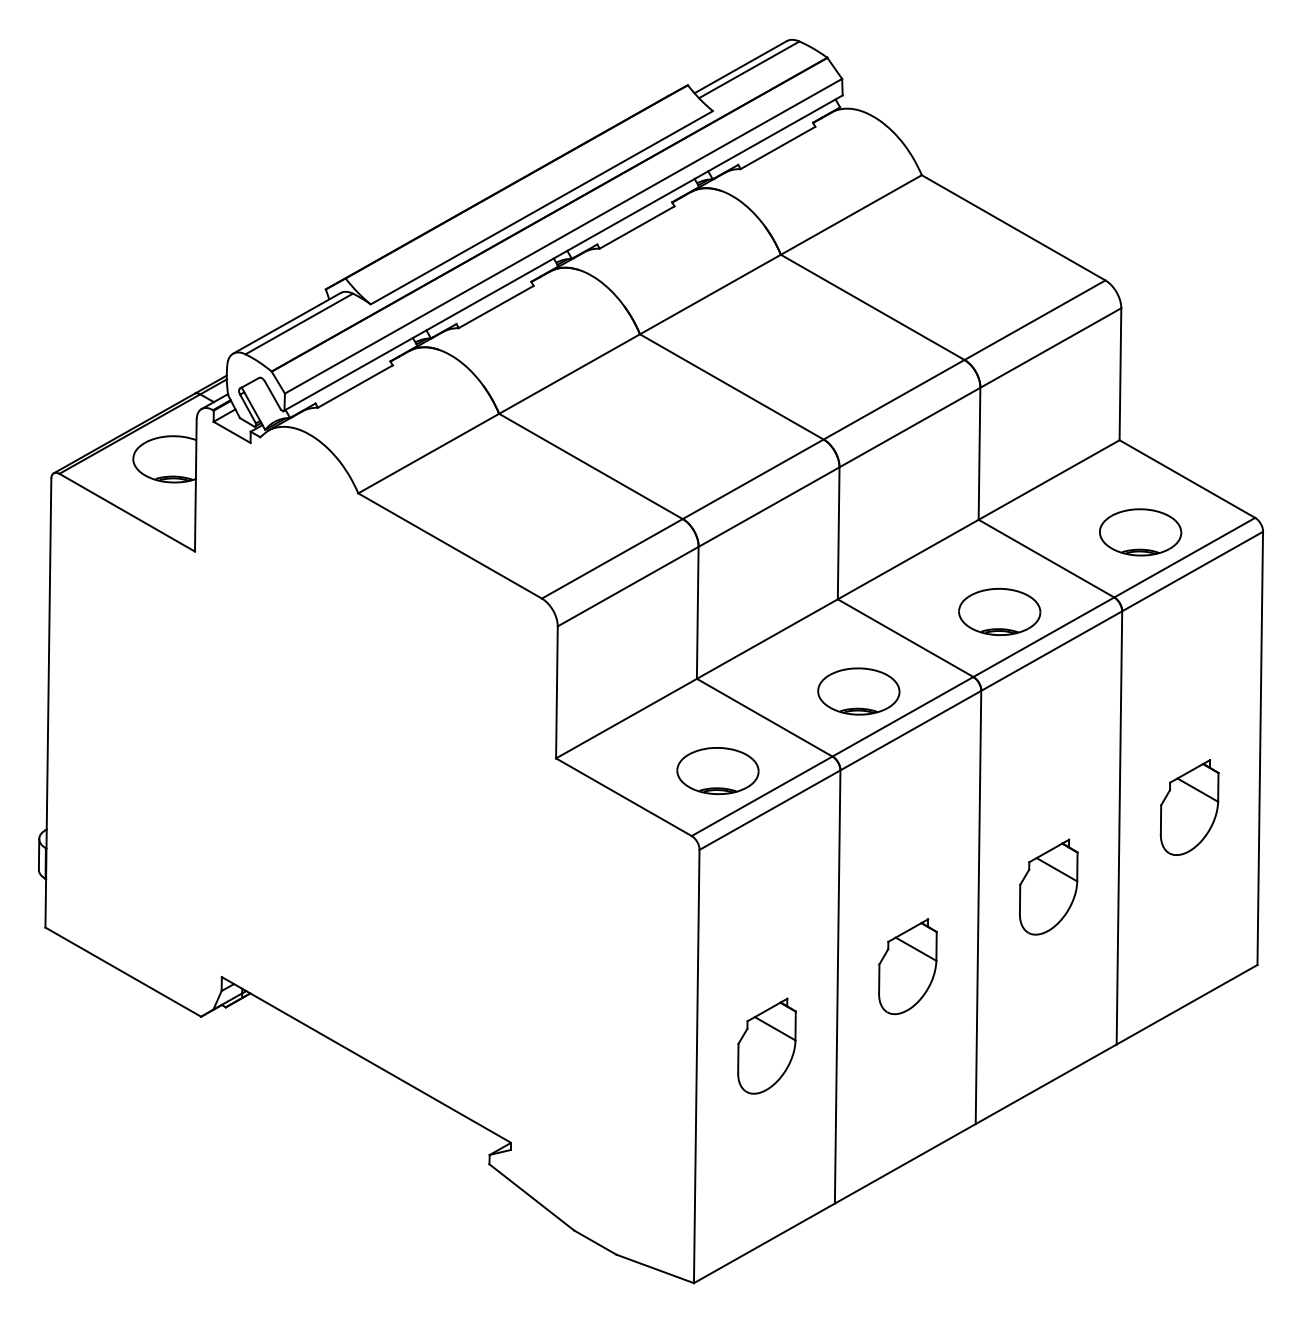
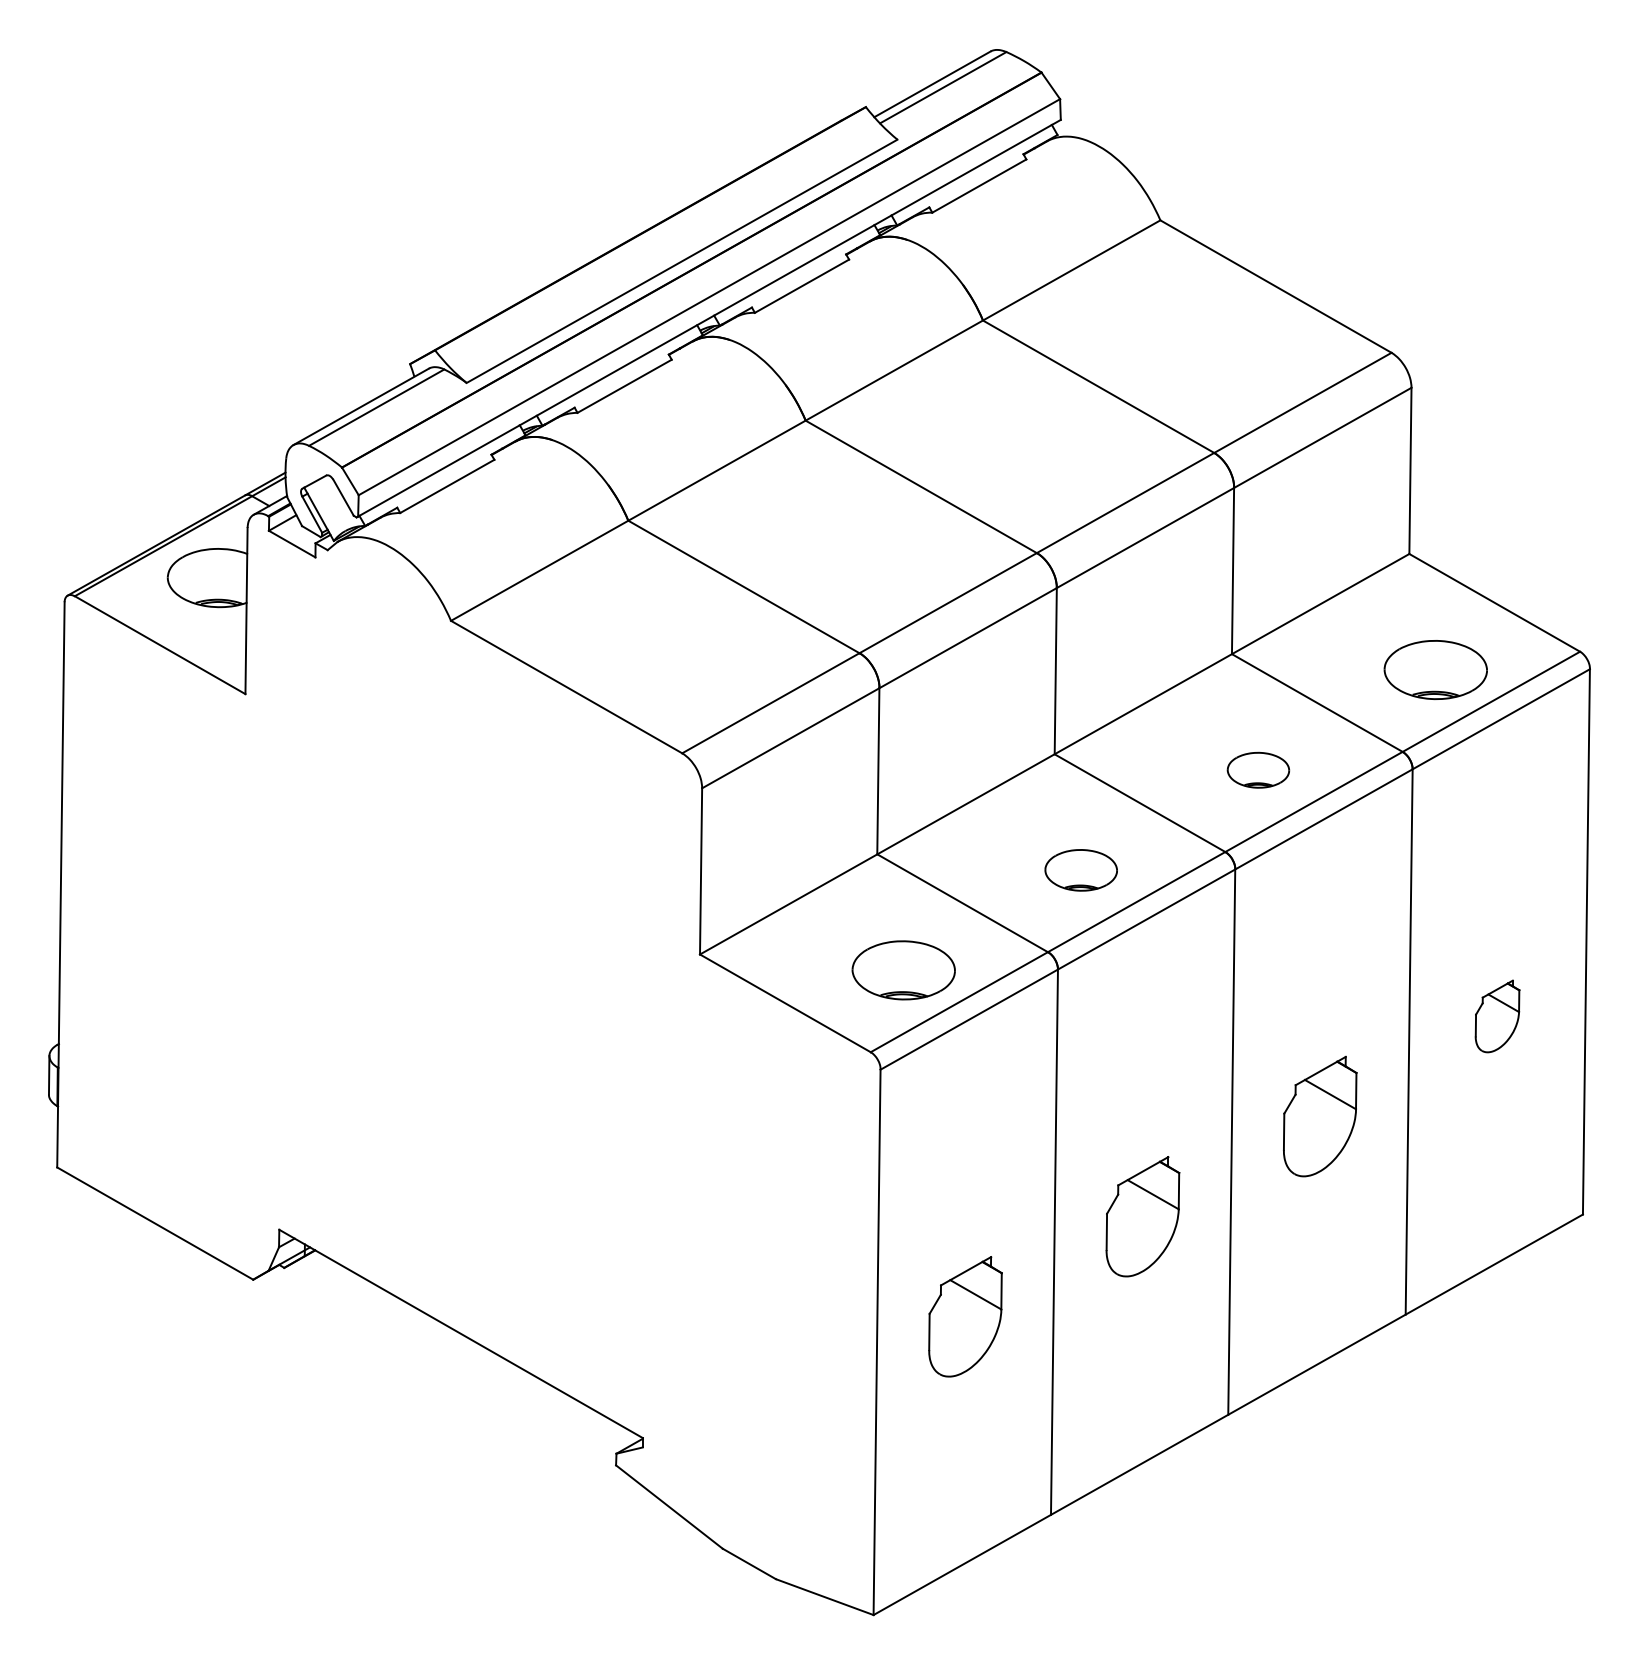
part: (999, 612) -> (1258, 770), size x0.6
part: (859, 691) -> (1081, 870), size x0.7
part: (1189, 807) -> (1497, 1016), size x0.6

